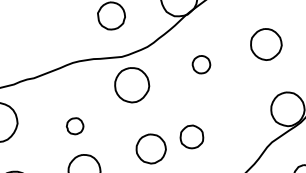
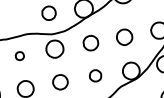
part: (200, 65) -> (90, 43), size x1.67
part: (74, 125) -> (19, 55), moved
part: (191, 136) -> (95, 75), moved

